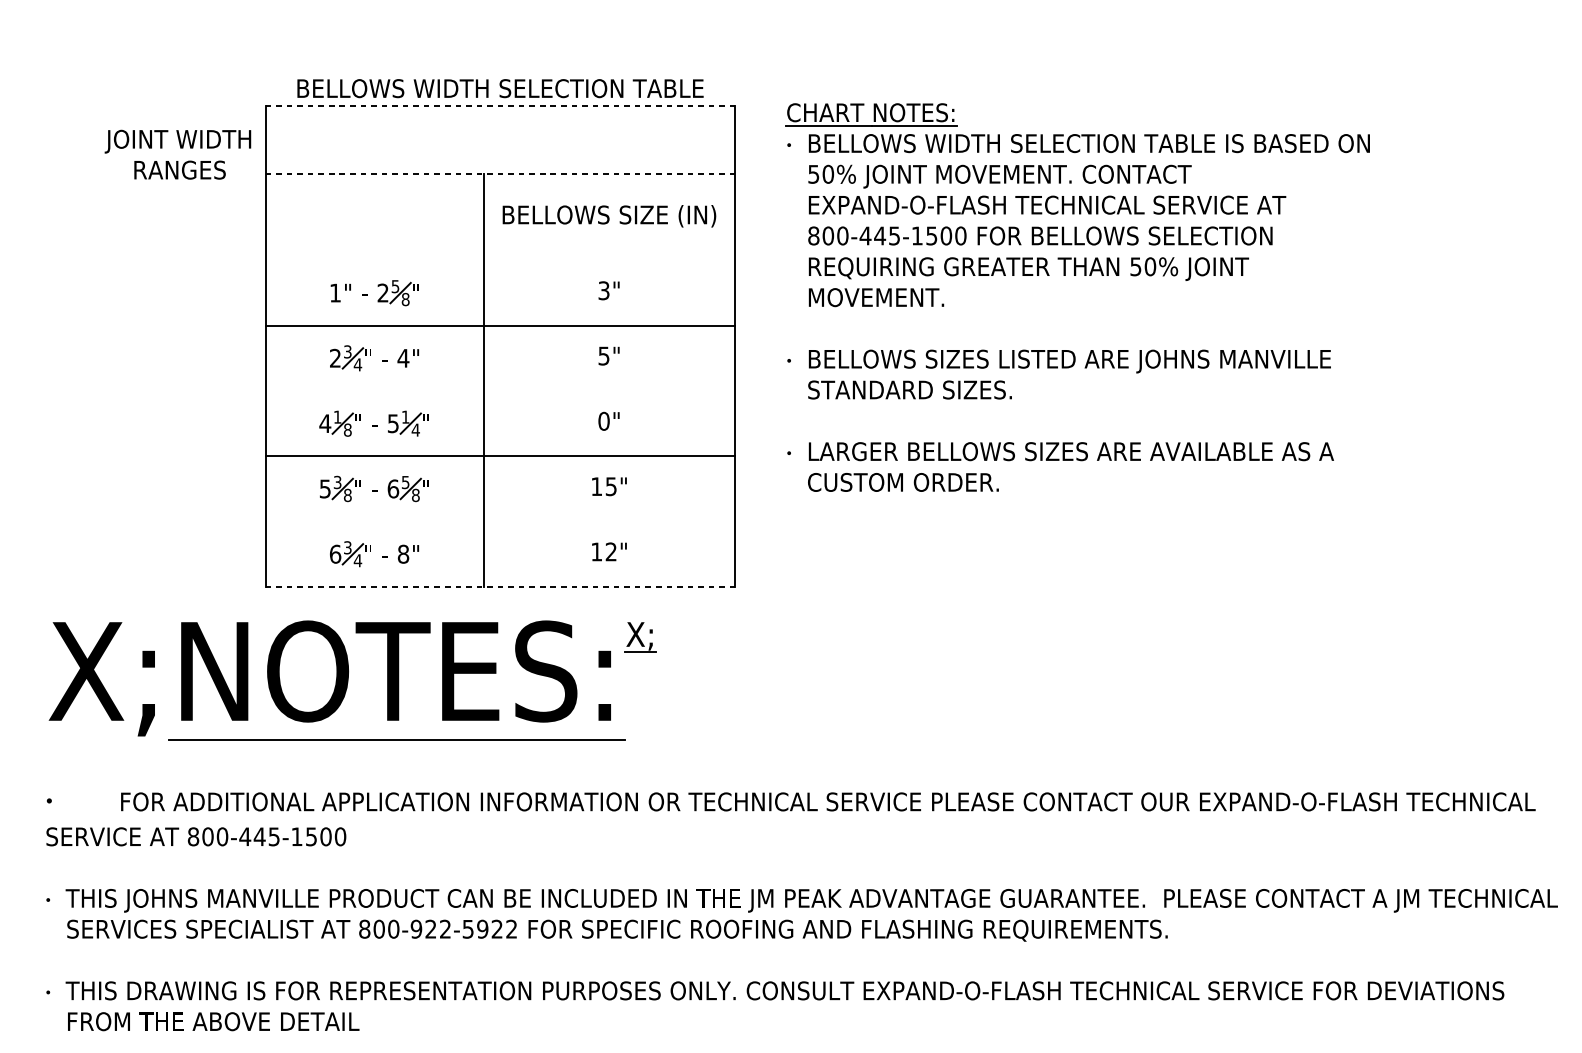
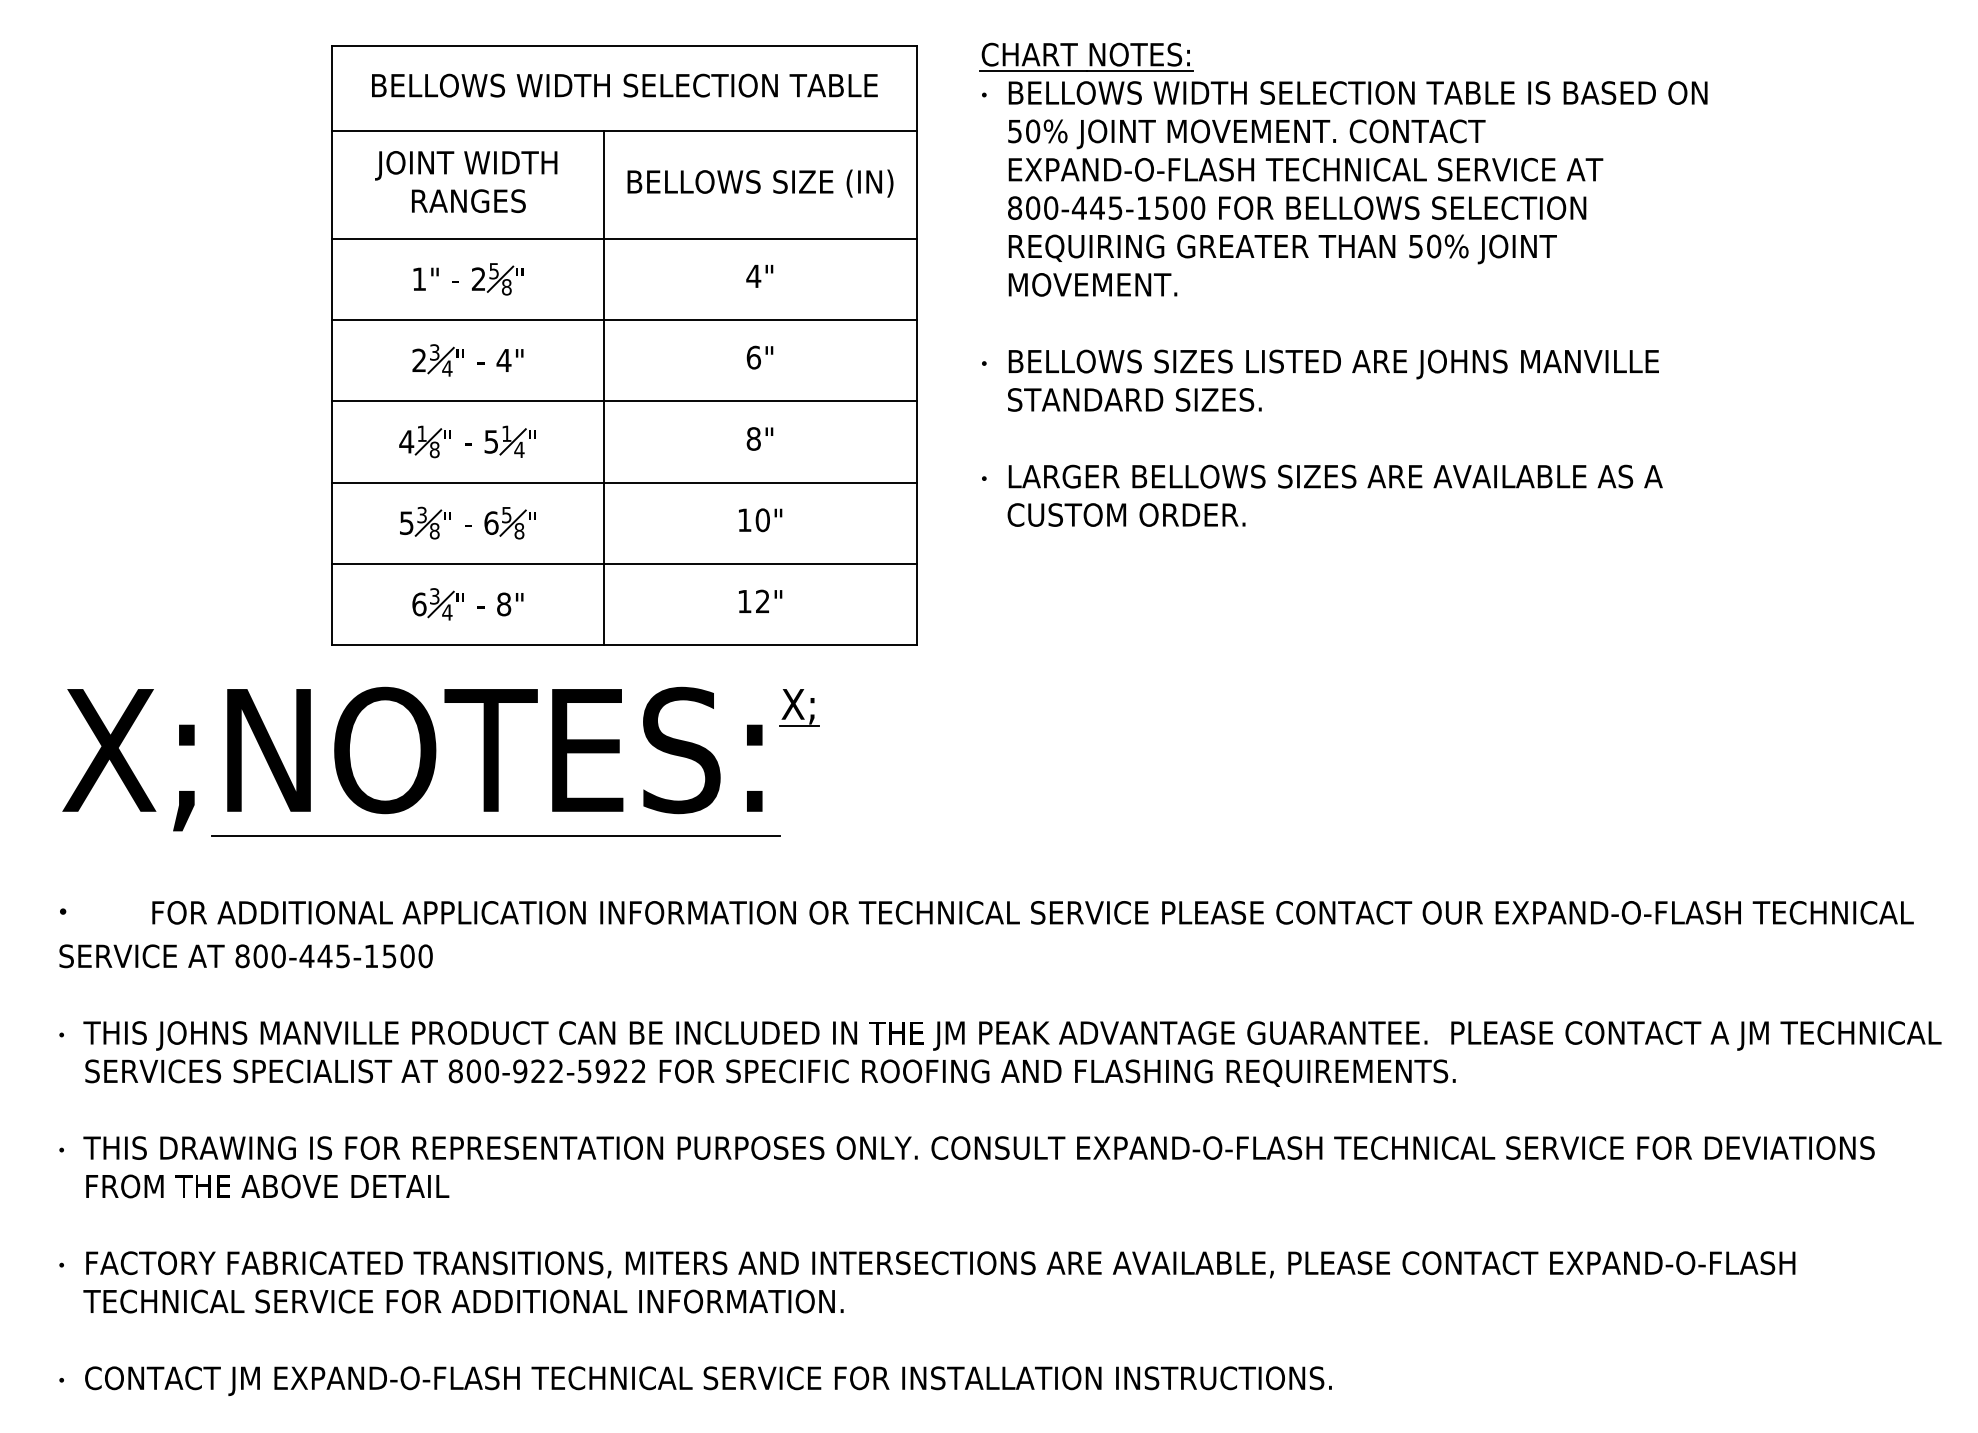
text: (500, 88) -> (624, 85), moved
line: (500, 105) -> (624, 45), dashed -> solid
text: (178, 154) -> (466, 181), moved
line: (500, 174) -> (624, 131), dashed -> solid
line: (500, 260) -> (624, 238), added
text: (603, 290) -> (753, 276), 3" -> 4"
text: (603, 355) -> (753, 357), 5" -> 6"
line: (500, 391) -> (624, 401), added
text: (603, 420) -> (753, 438), 0" -> 8"
text: (611, 486) -> (762, 520), 15" -> 10"
line: (500, 521) -> (624, 563), added
line: (500, 587) -> (624, 645), dashed -> solid

